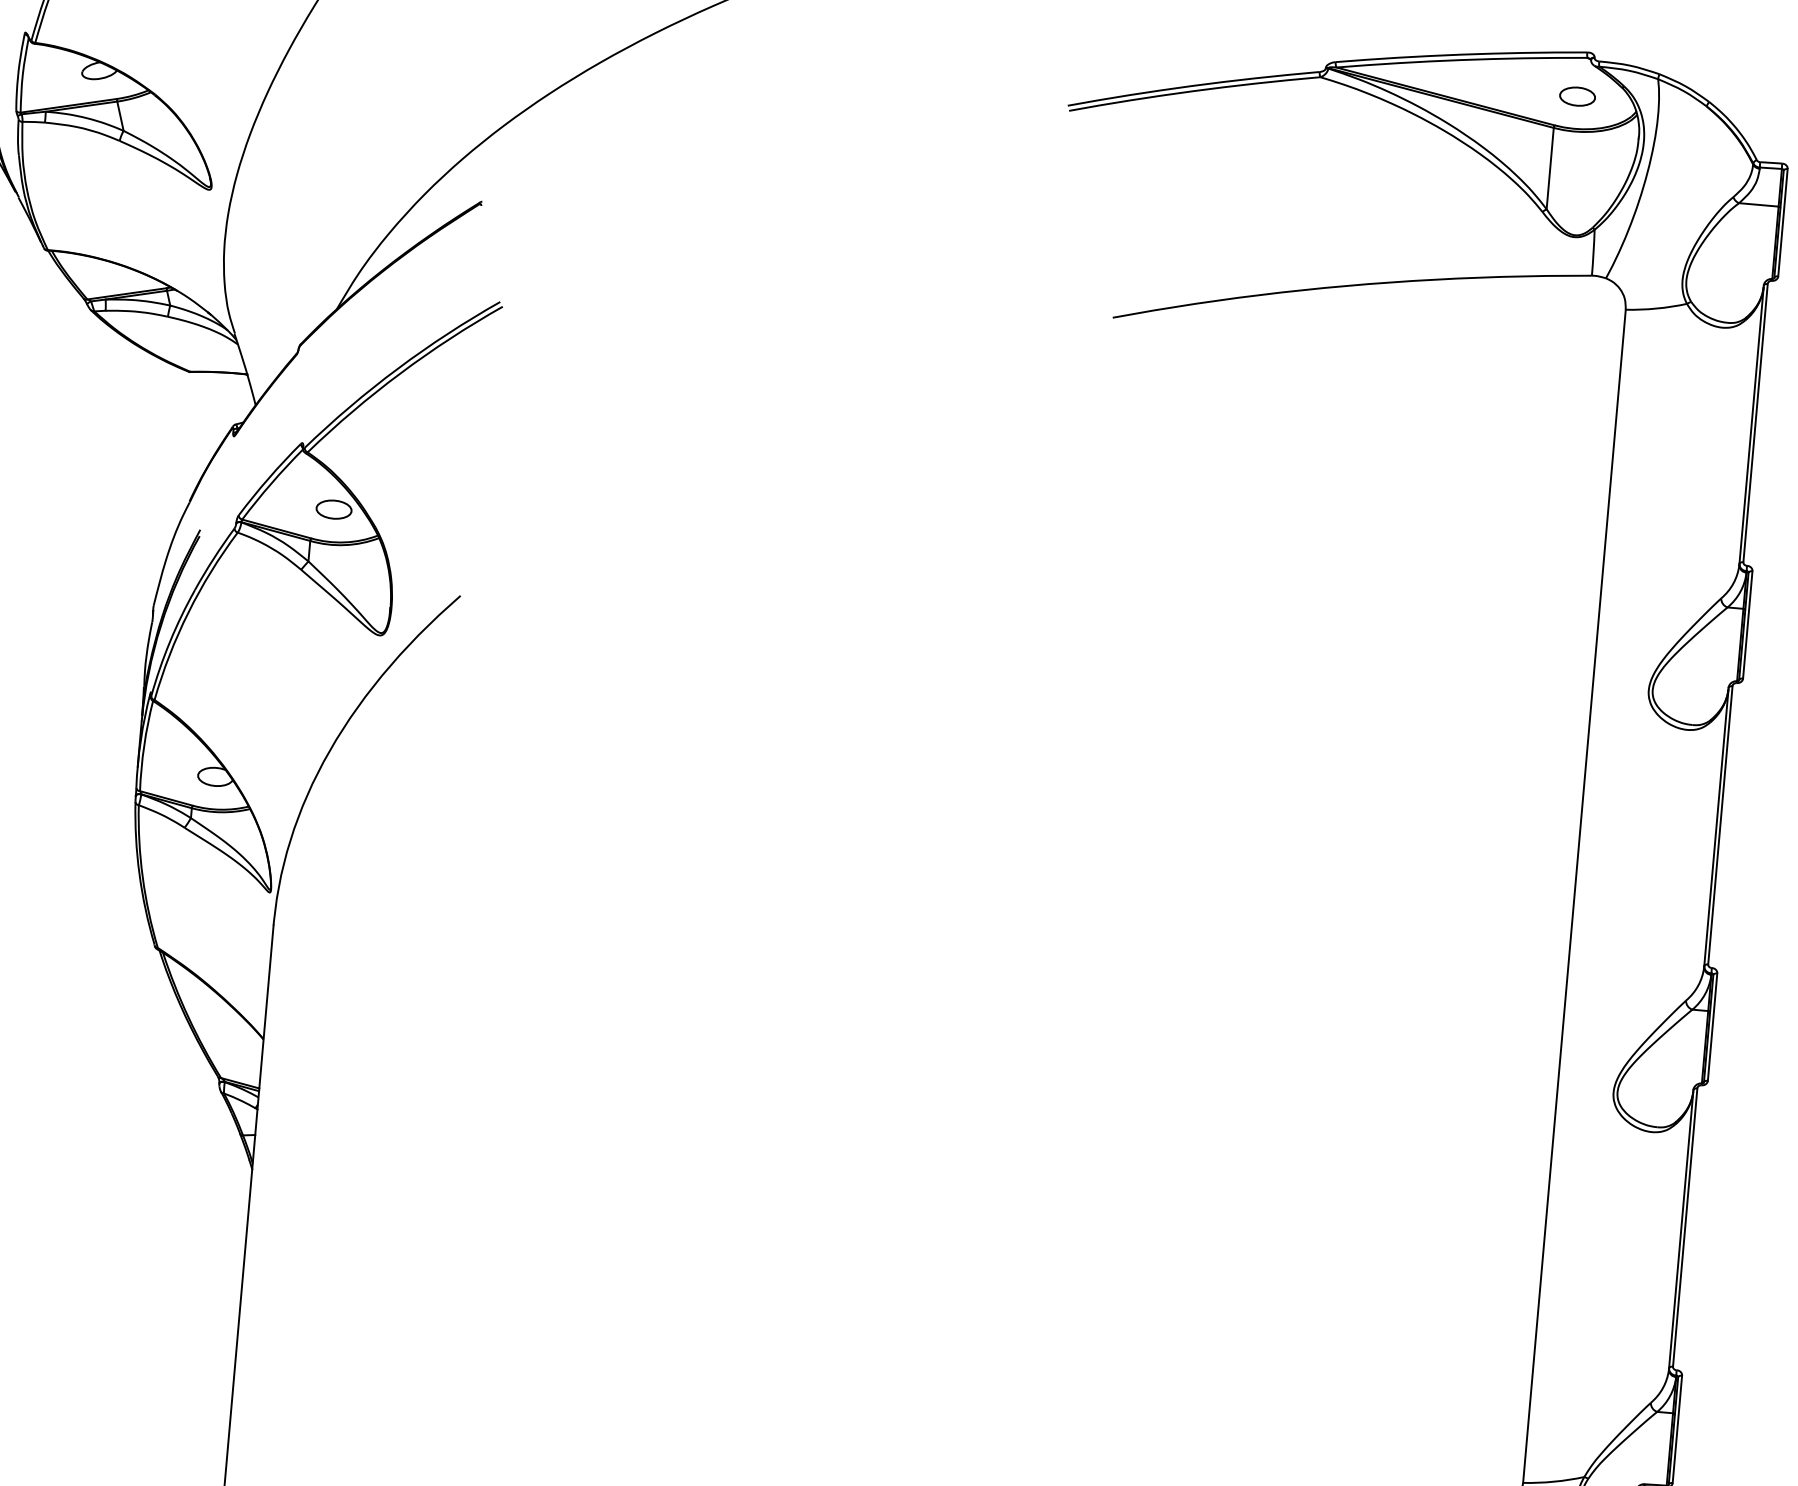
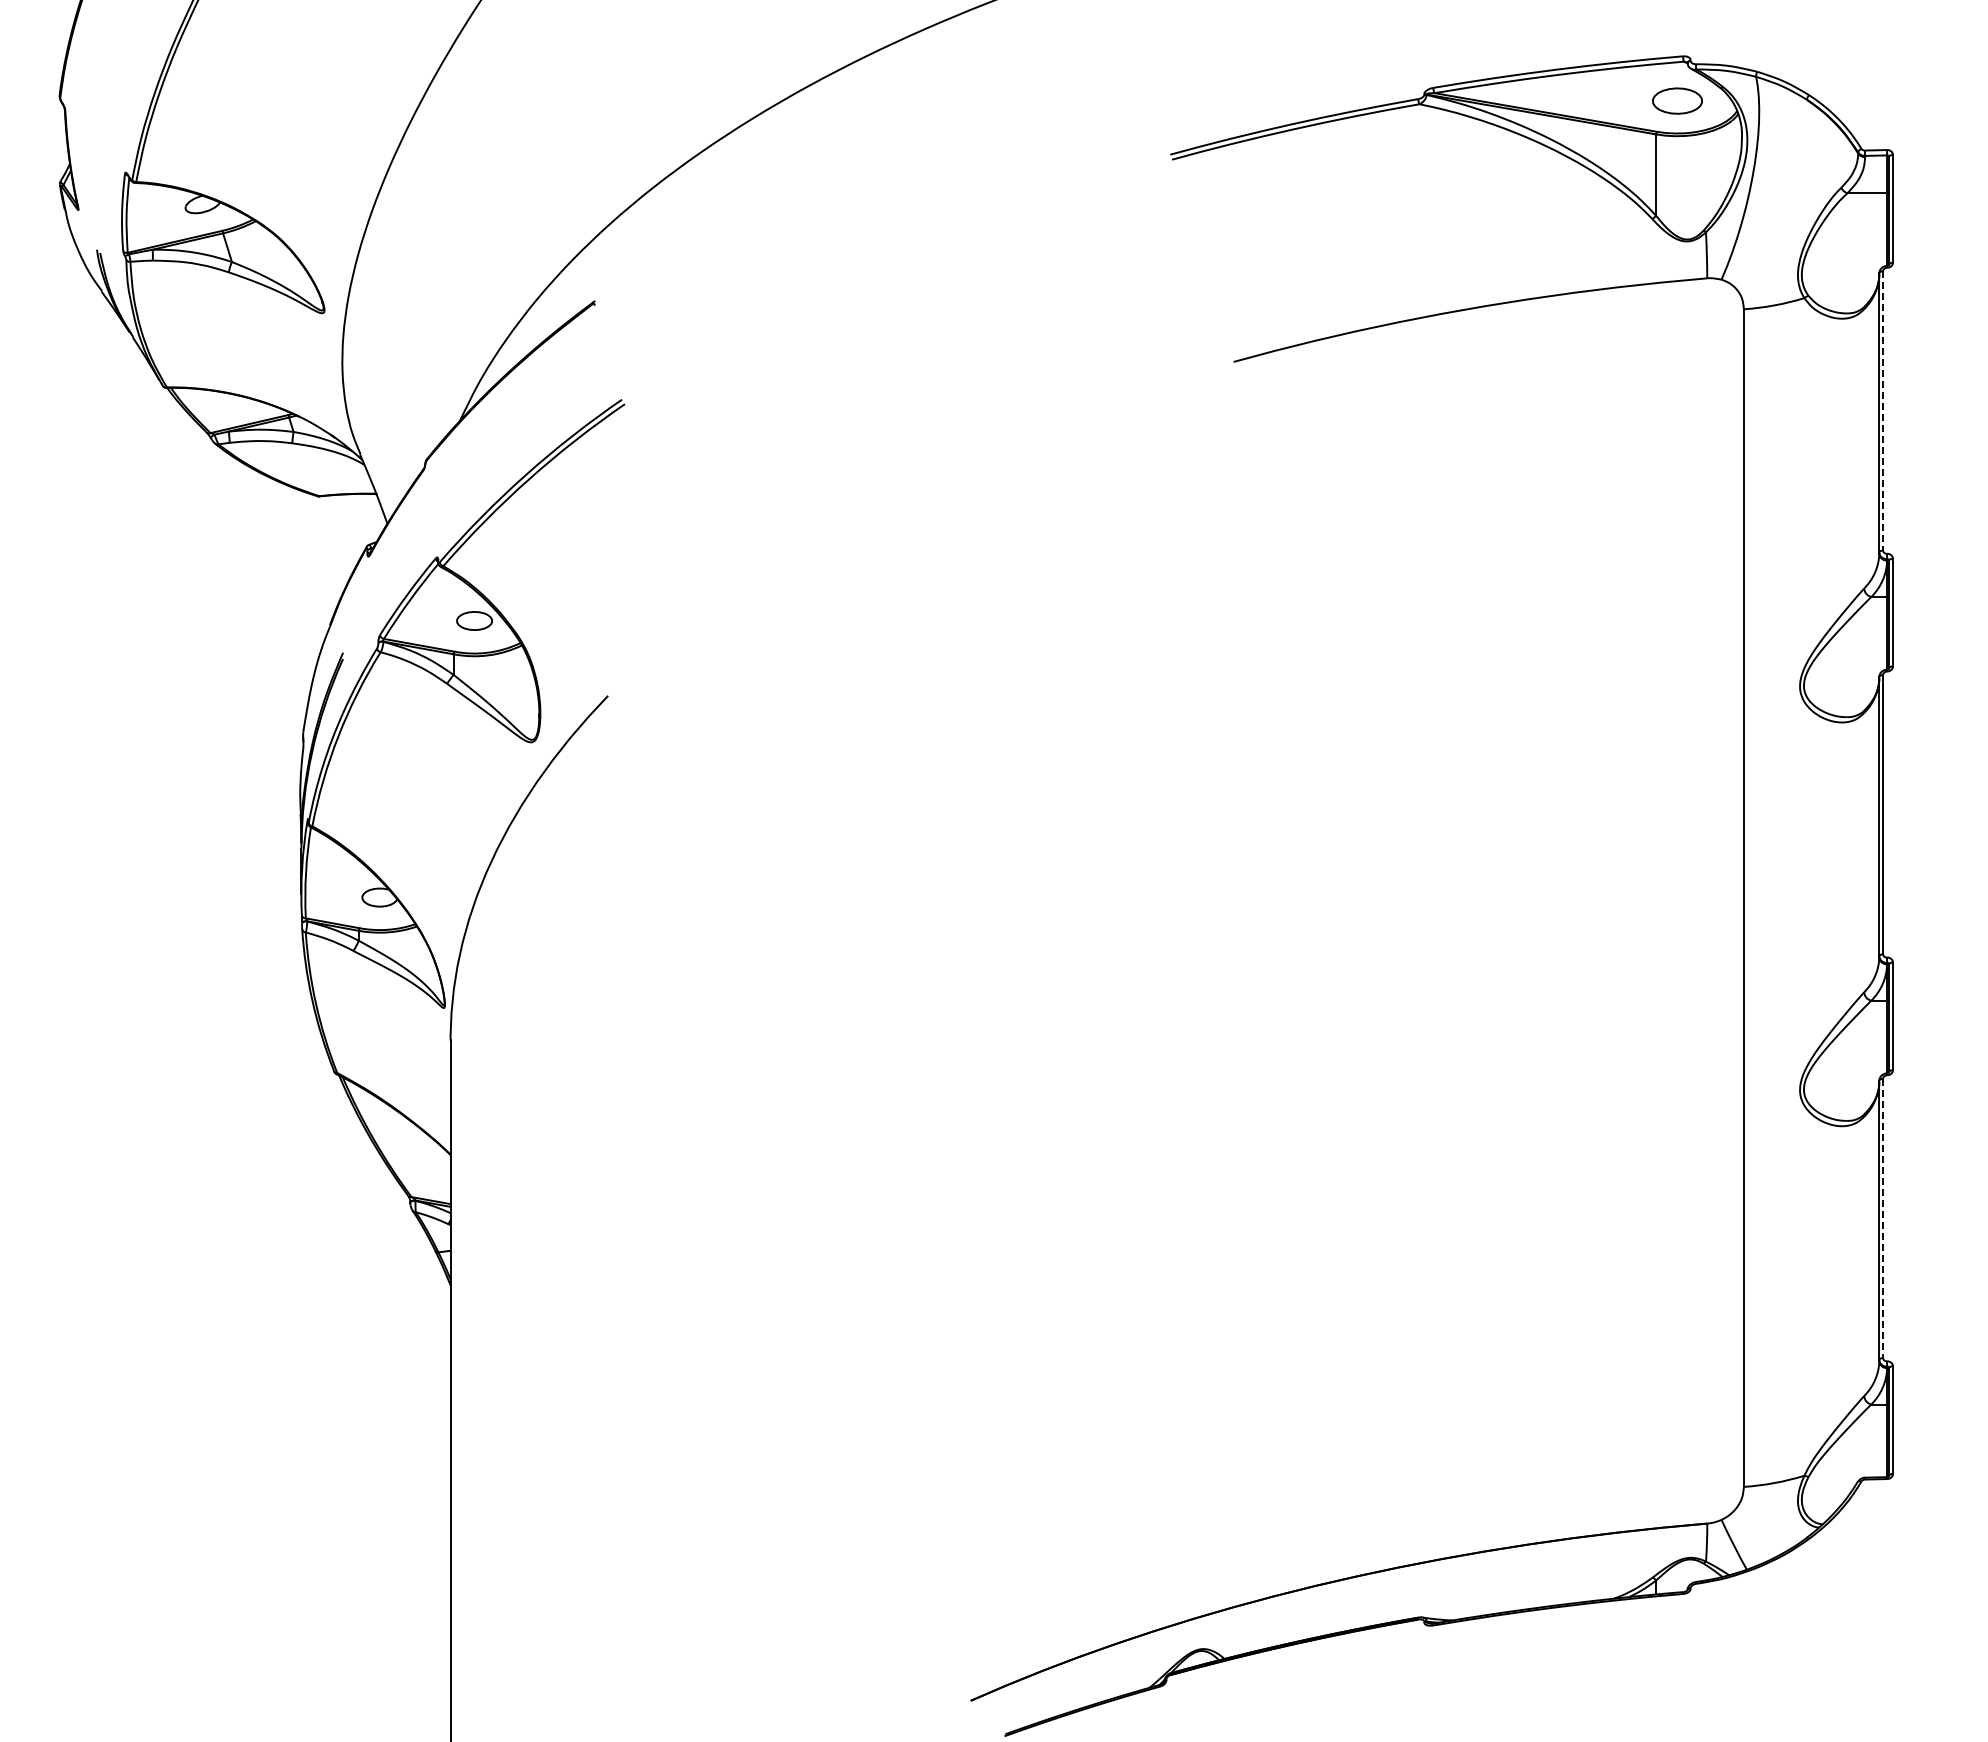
part: (1576, 96) -> (1676, 101), size x1.4
line: (1755, 422) -> (1883, 410), solid -> dashed
line: (1685, 1227) -> (1883, 1218), solid -> dashed

